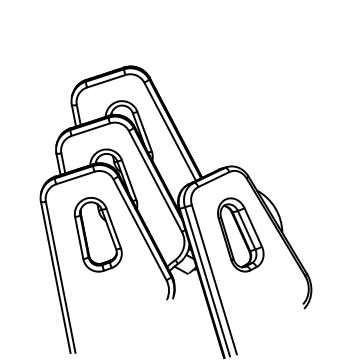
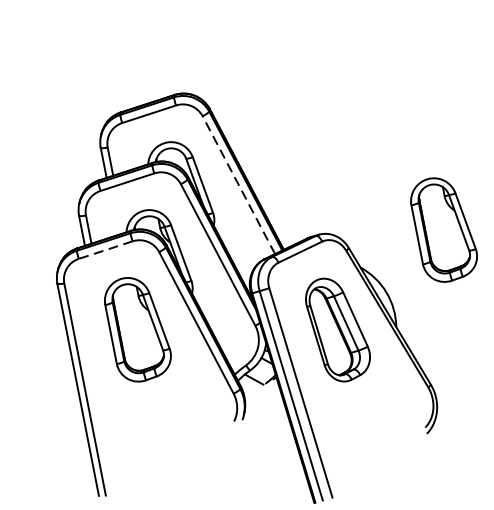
line: (170, 131) -> (239, 184), solid -> dashed
part: (316, 163) -> (444, 229), added
line: (74, 178) -> (104, 250), solid -> dashed

